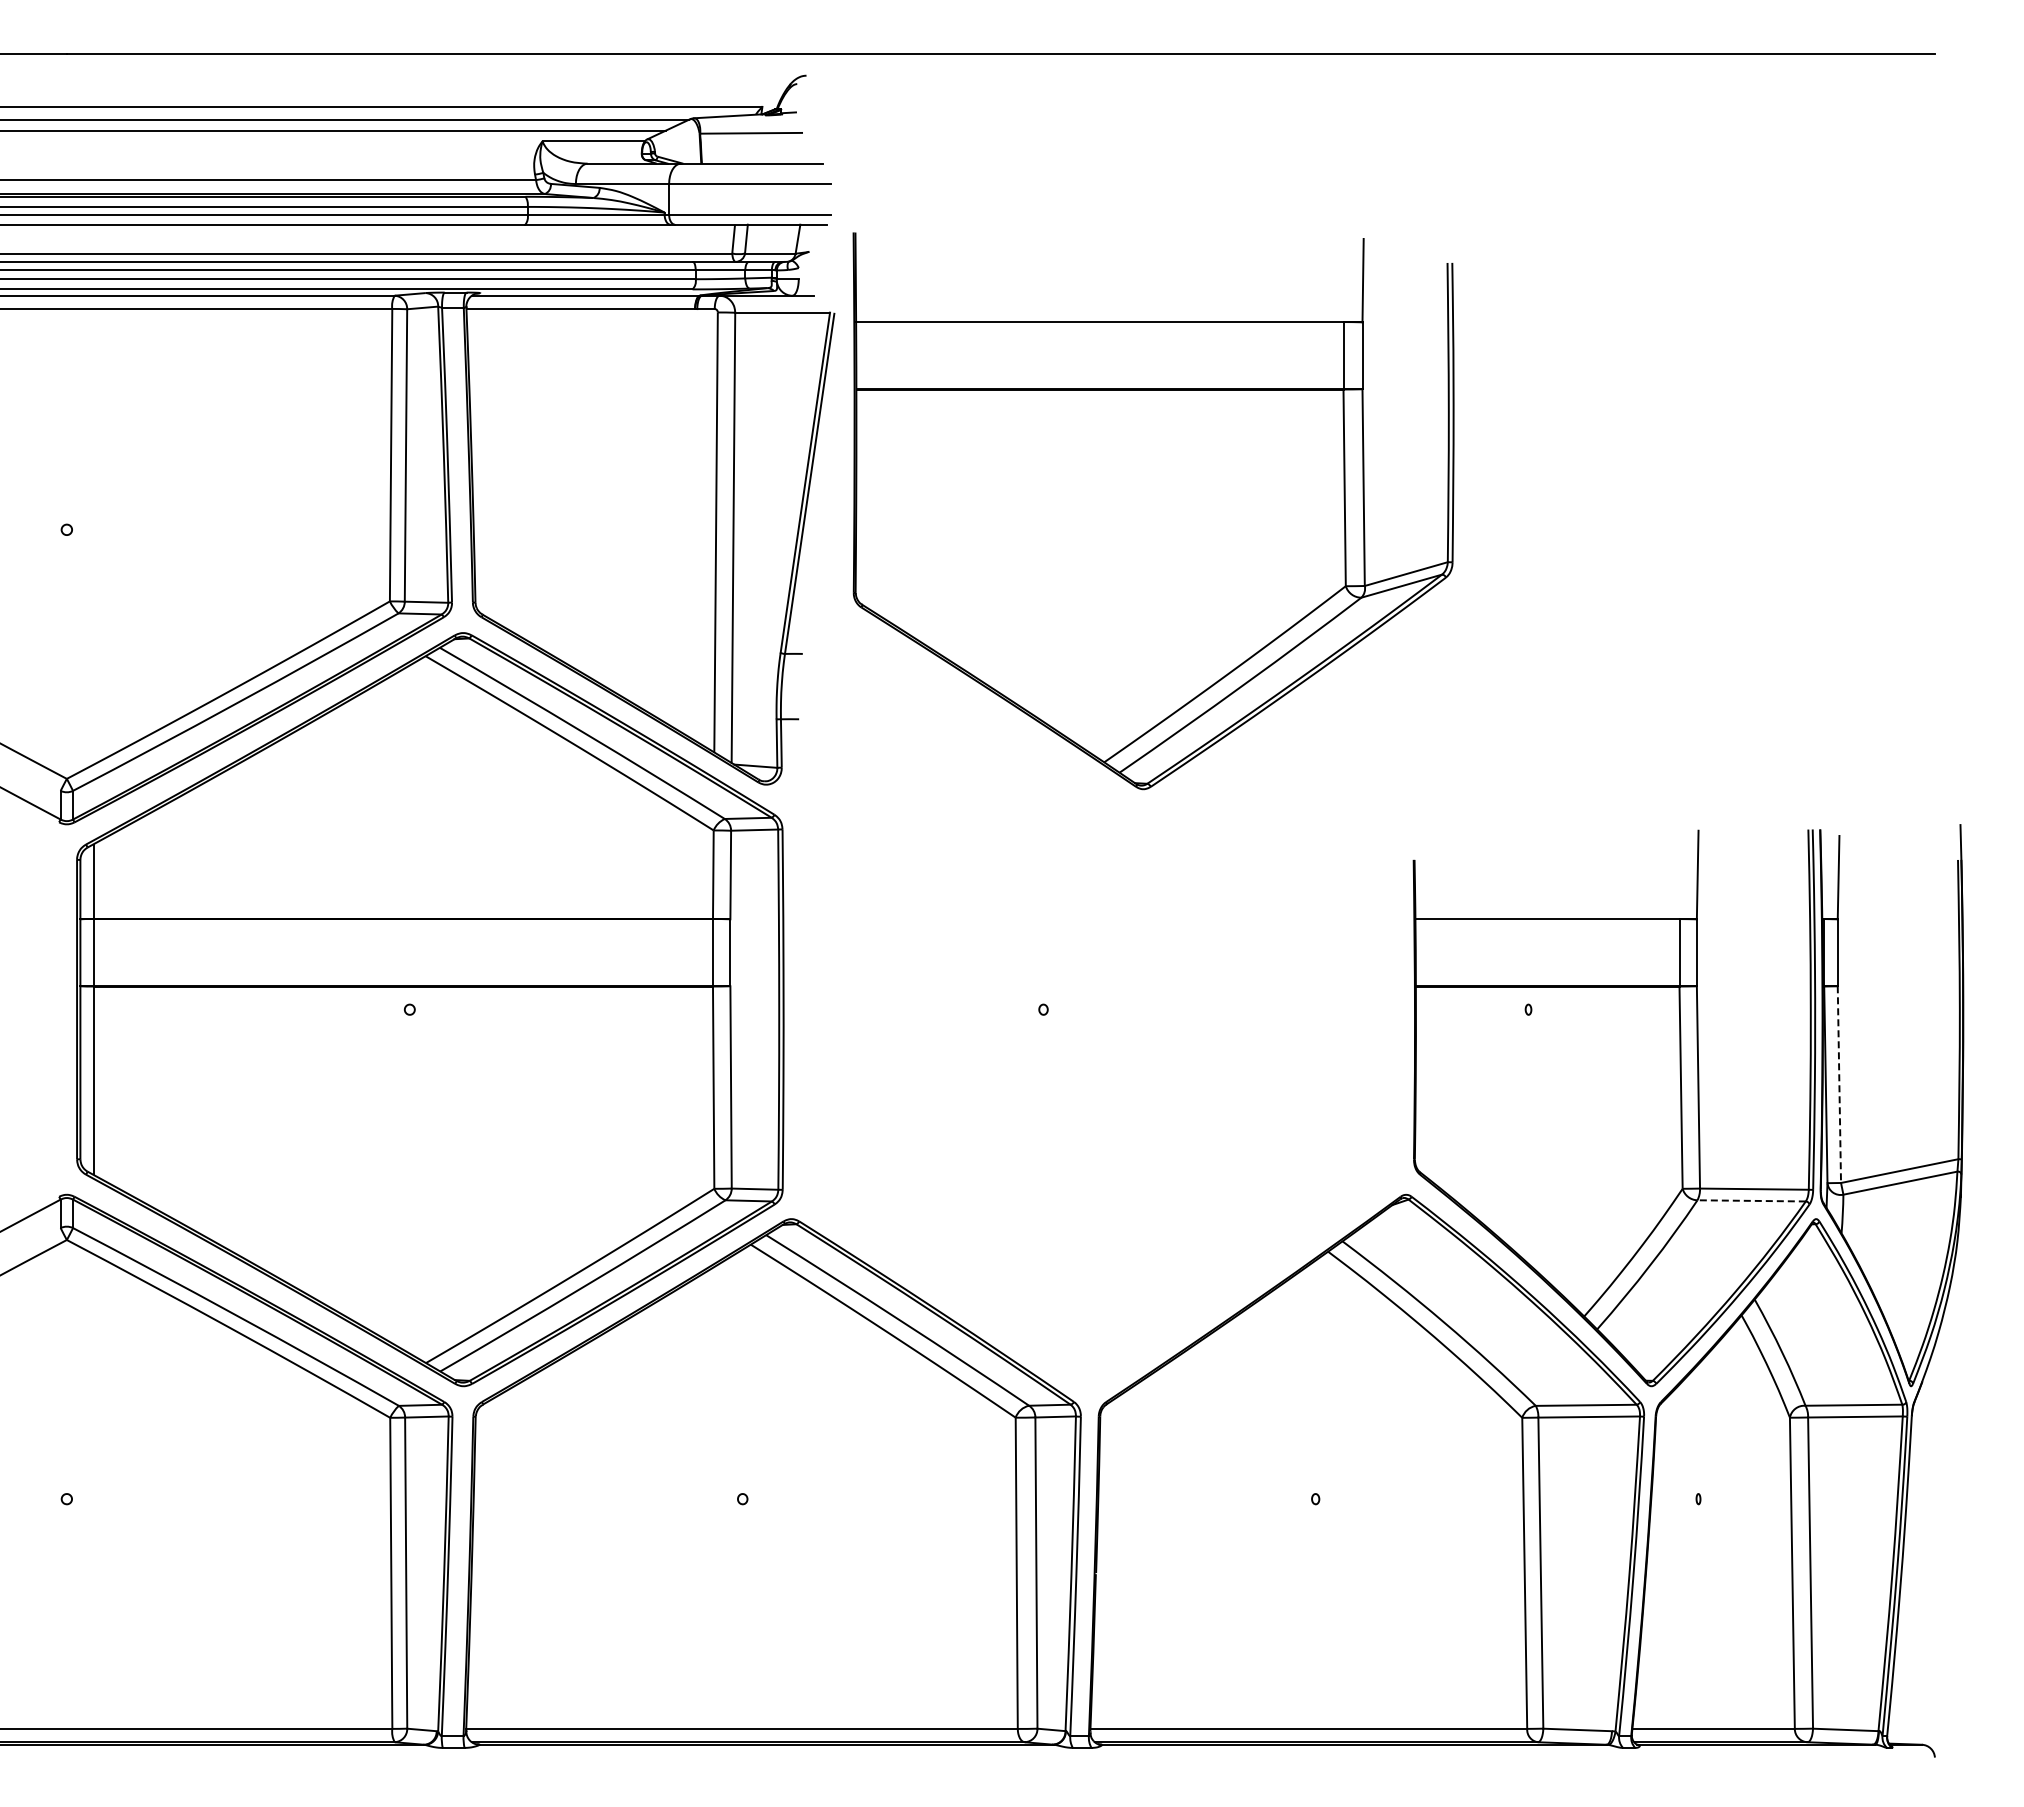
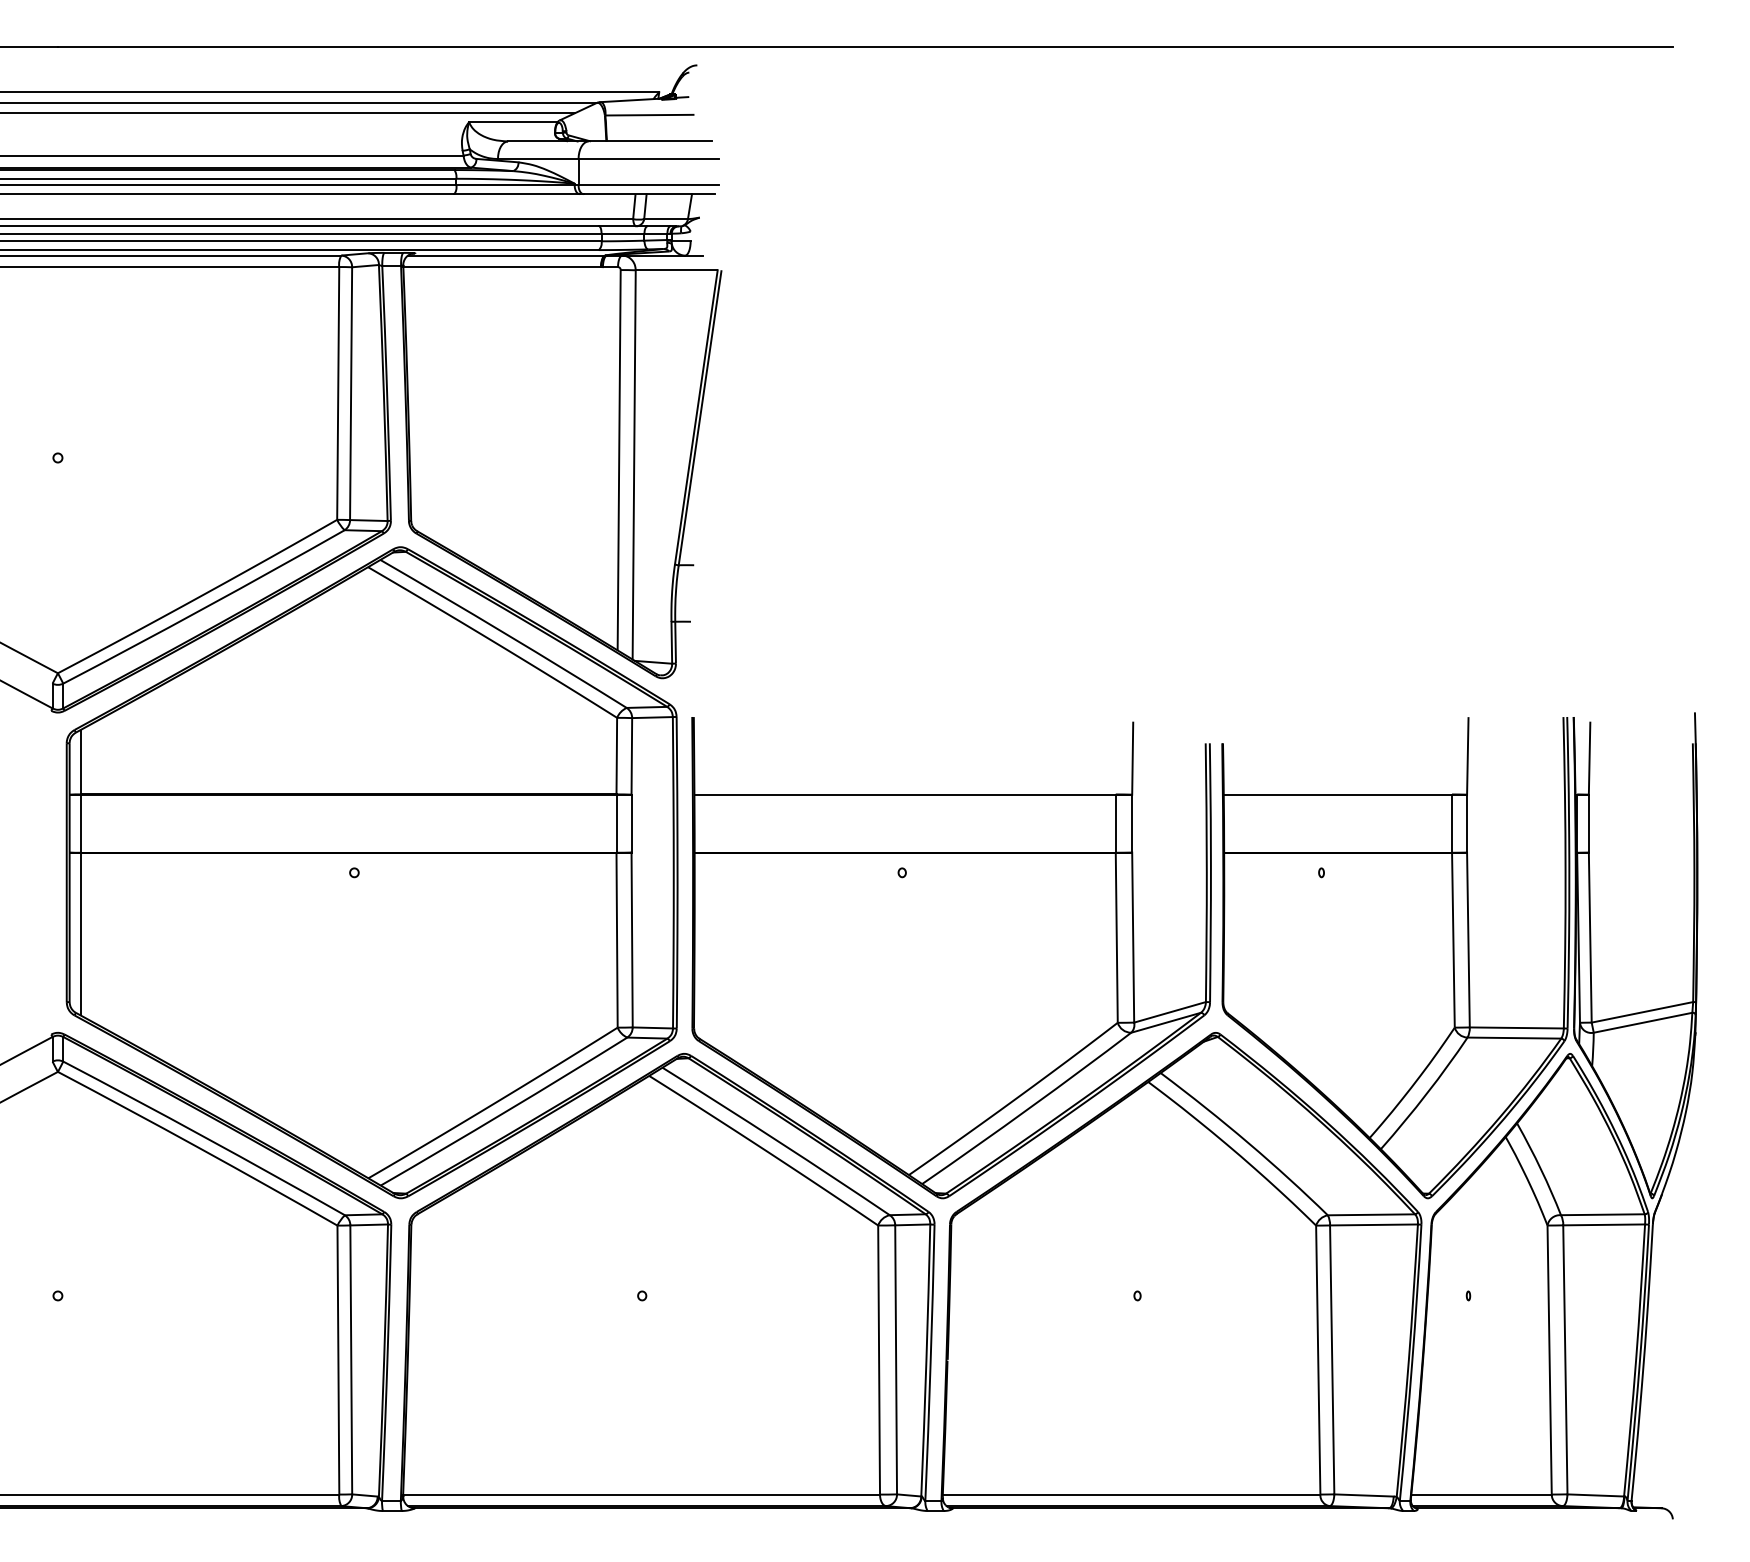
part: (1153, 511) -> (951, 958), moved
line: (1839, 1085) -> (1590, 938), dashed -> solid
line: (1751, 1200) -> (1514, 1037), dashed -> solid

